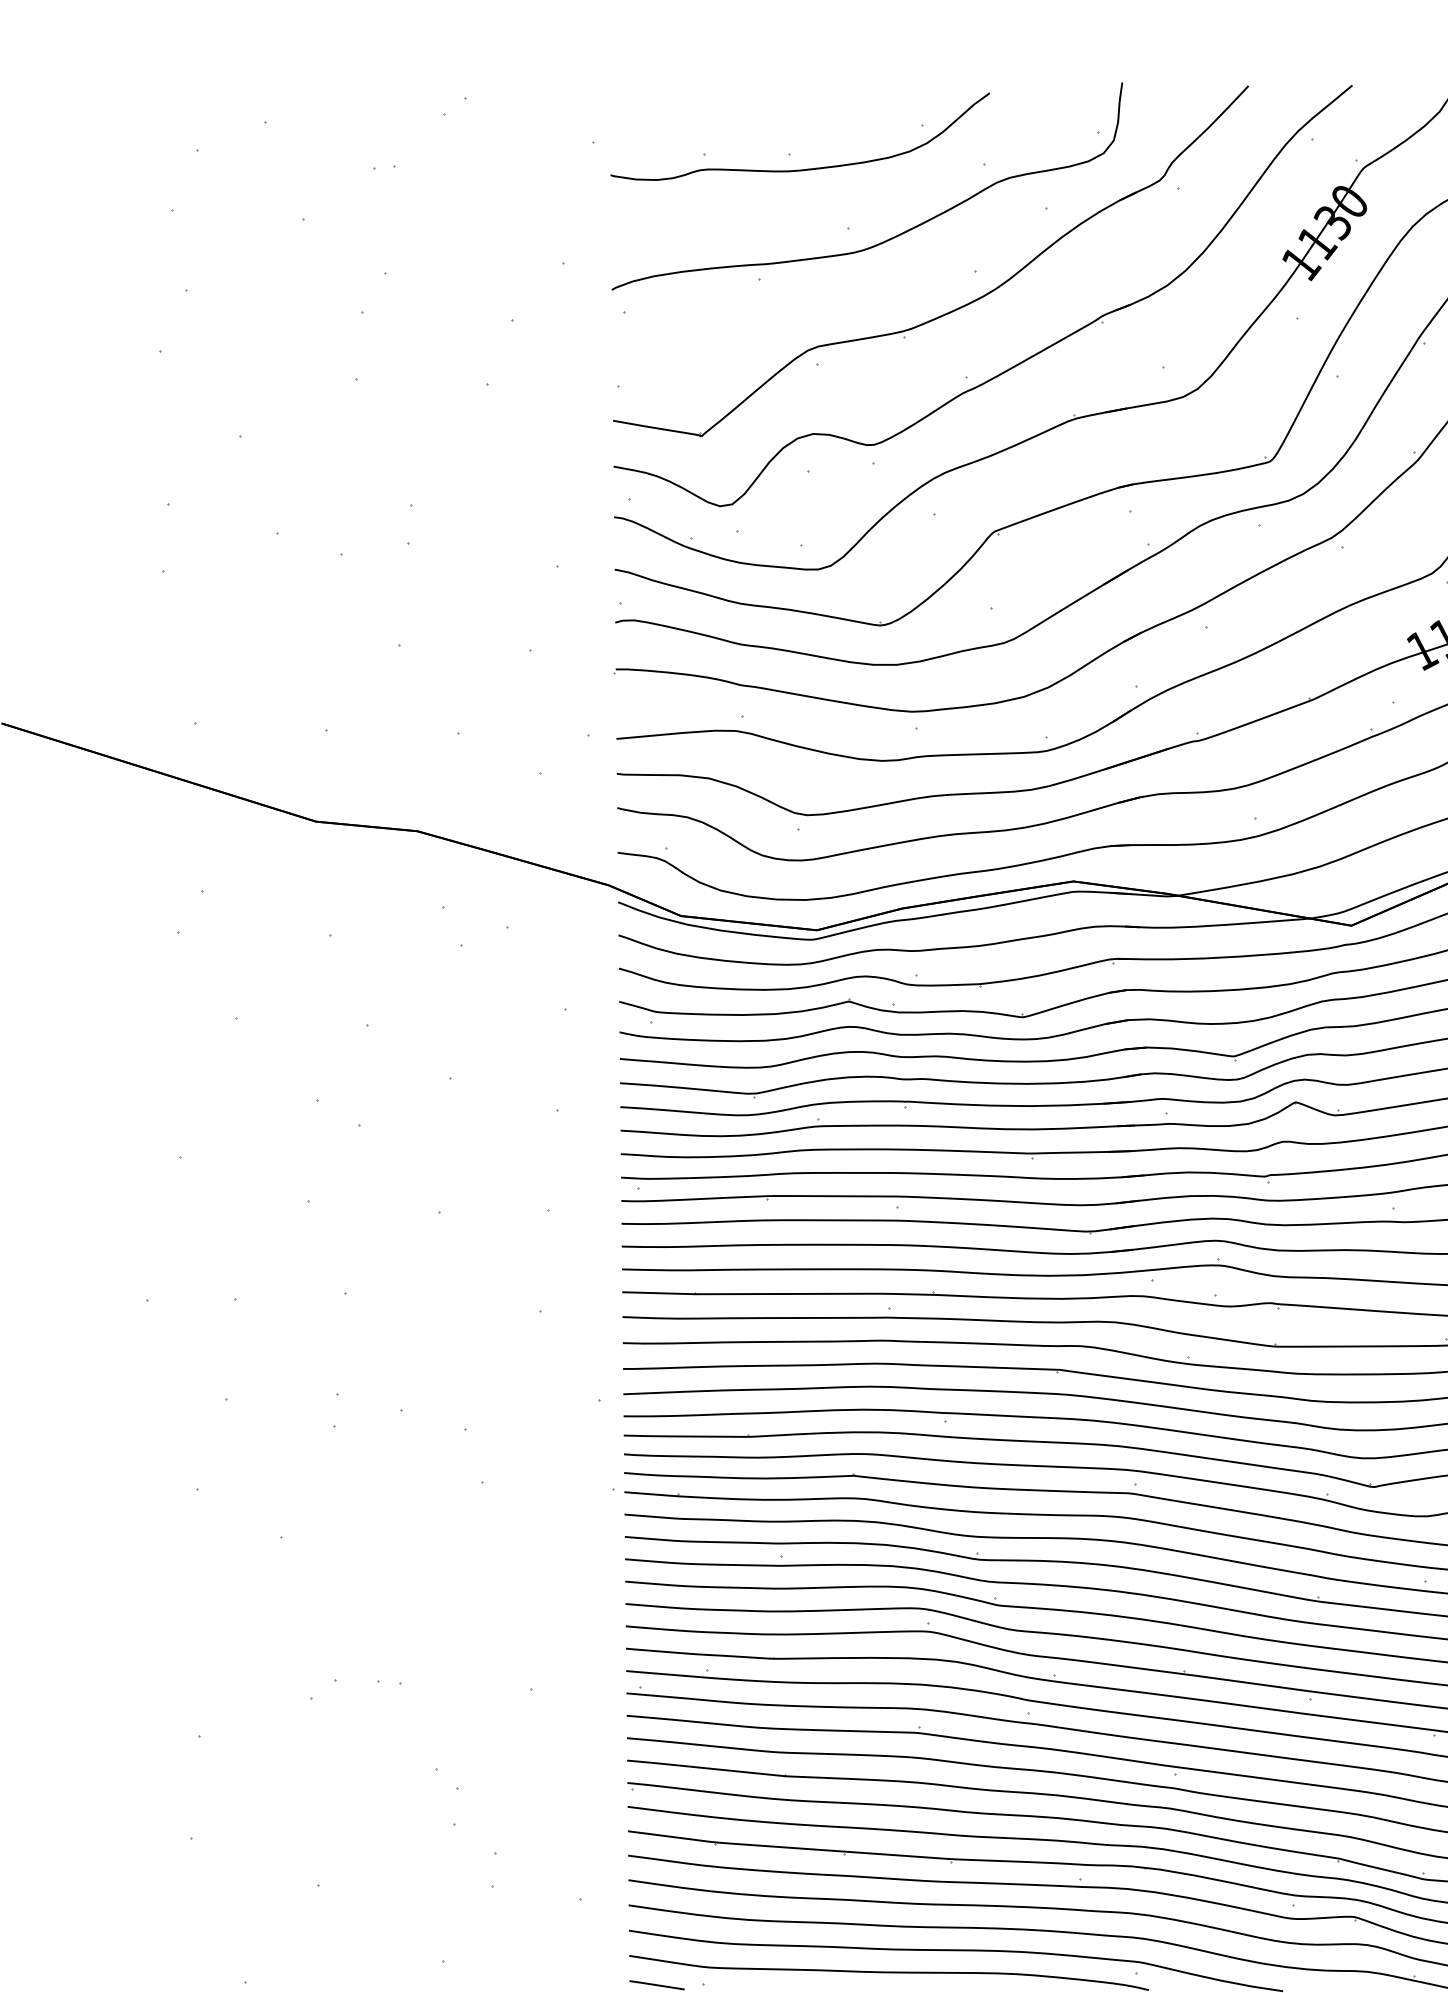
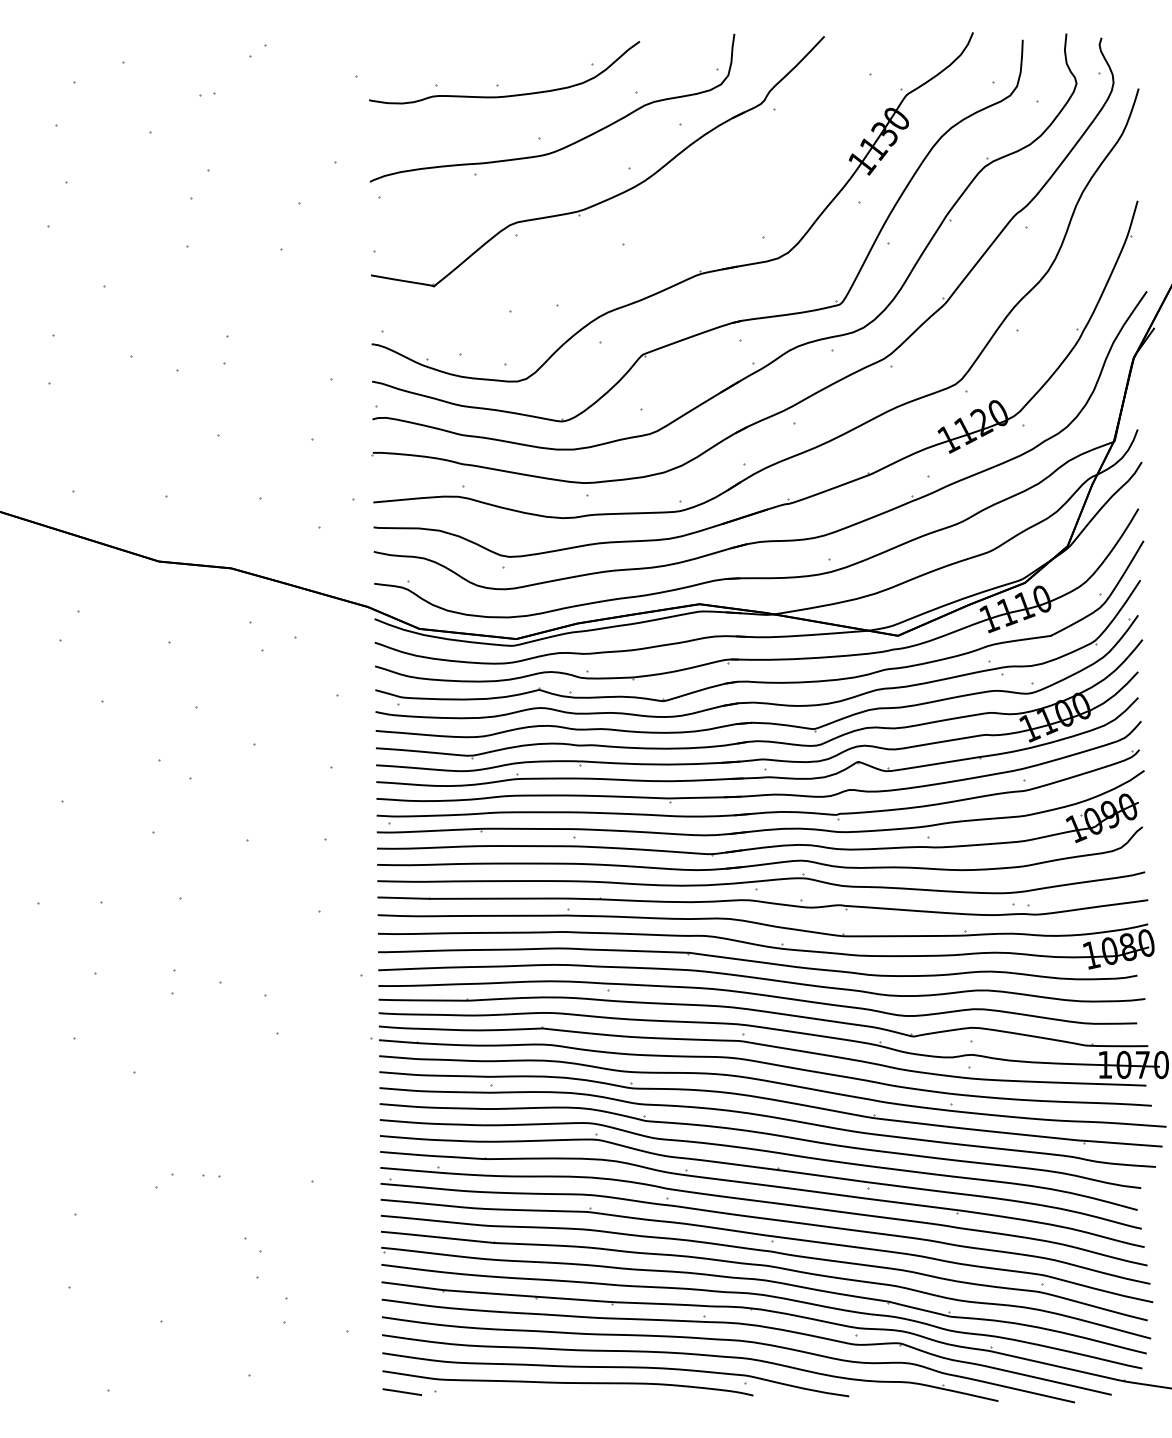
part: (1021, 360) -> (662, 232), removed

